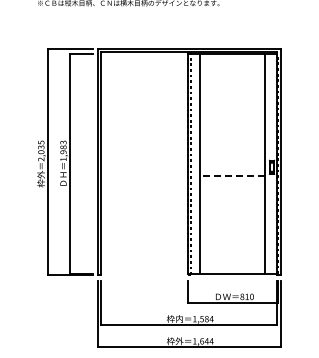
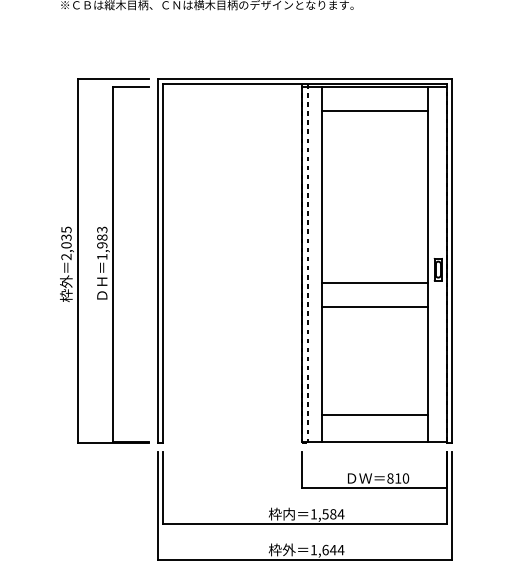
line: (232, 68) -> (374, 110), added
line: (232, 175) -> (374, 282), dashed -> solid
line: (232, 190) -> (374, 307), added
line: (232, 257) -> (374, 414), added

